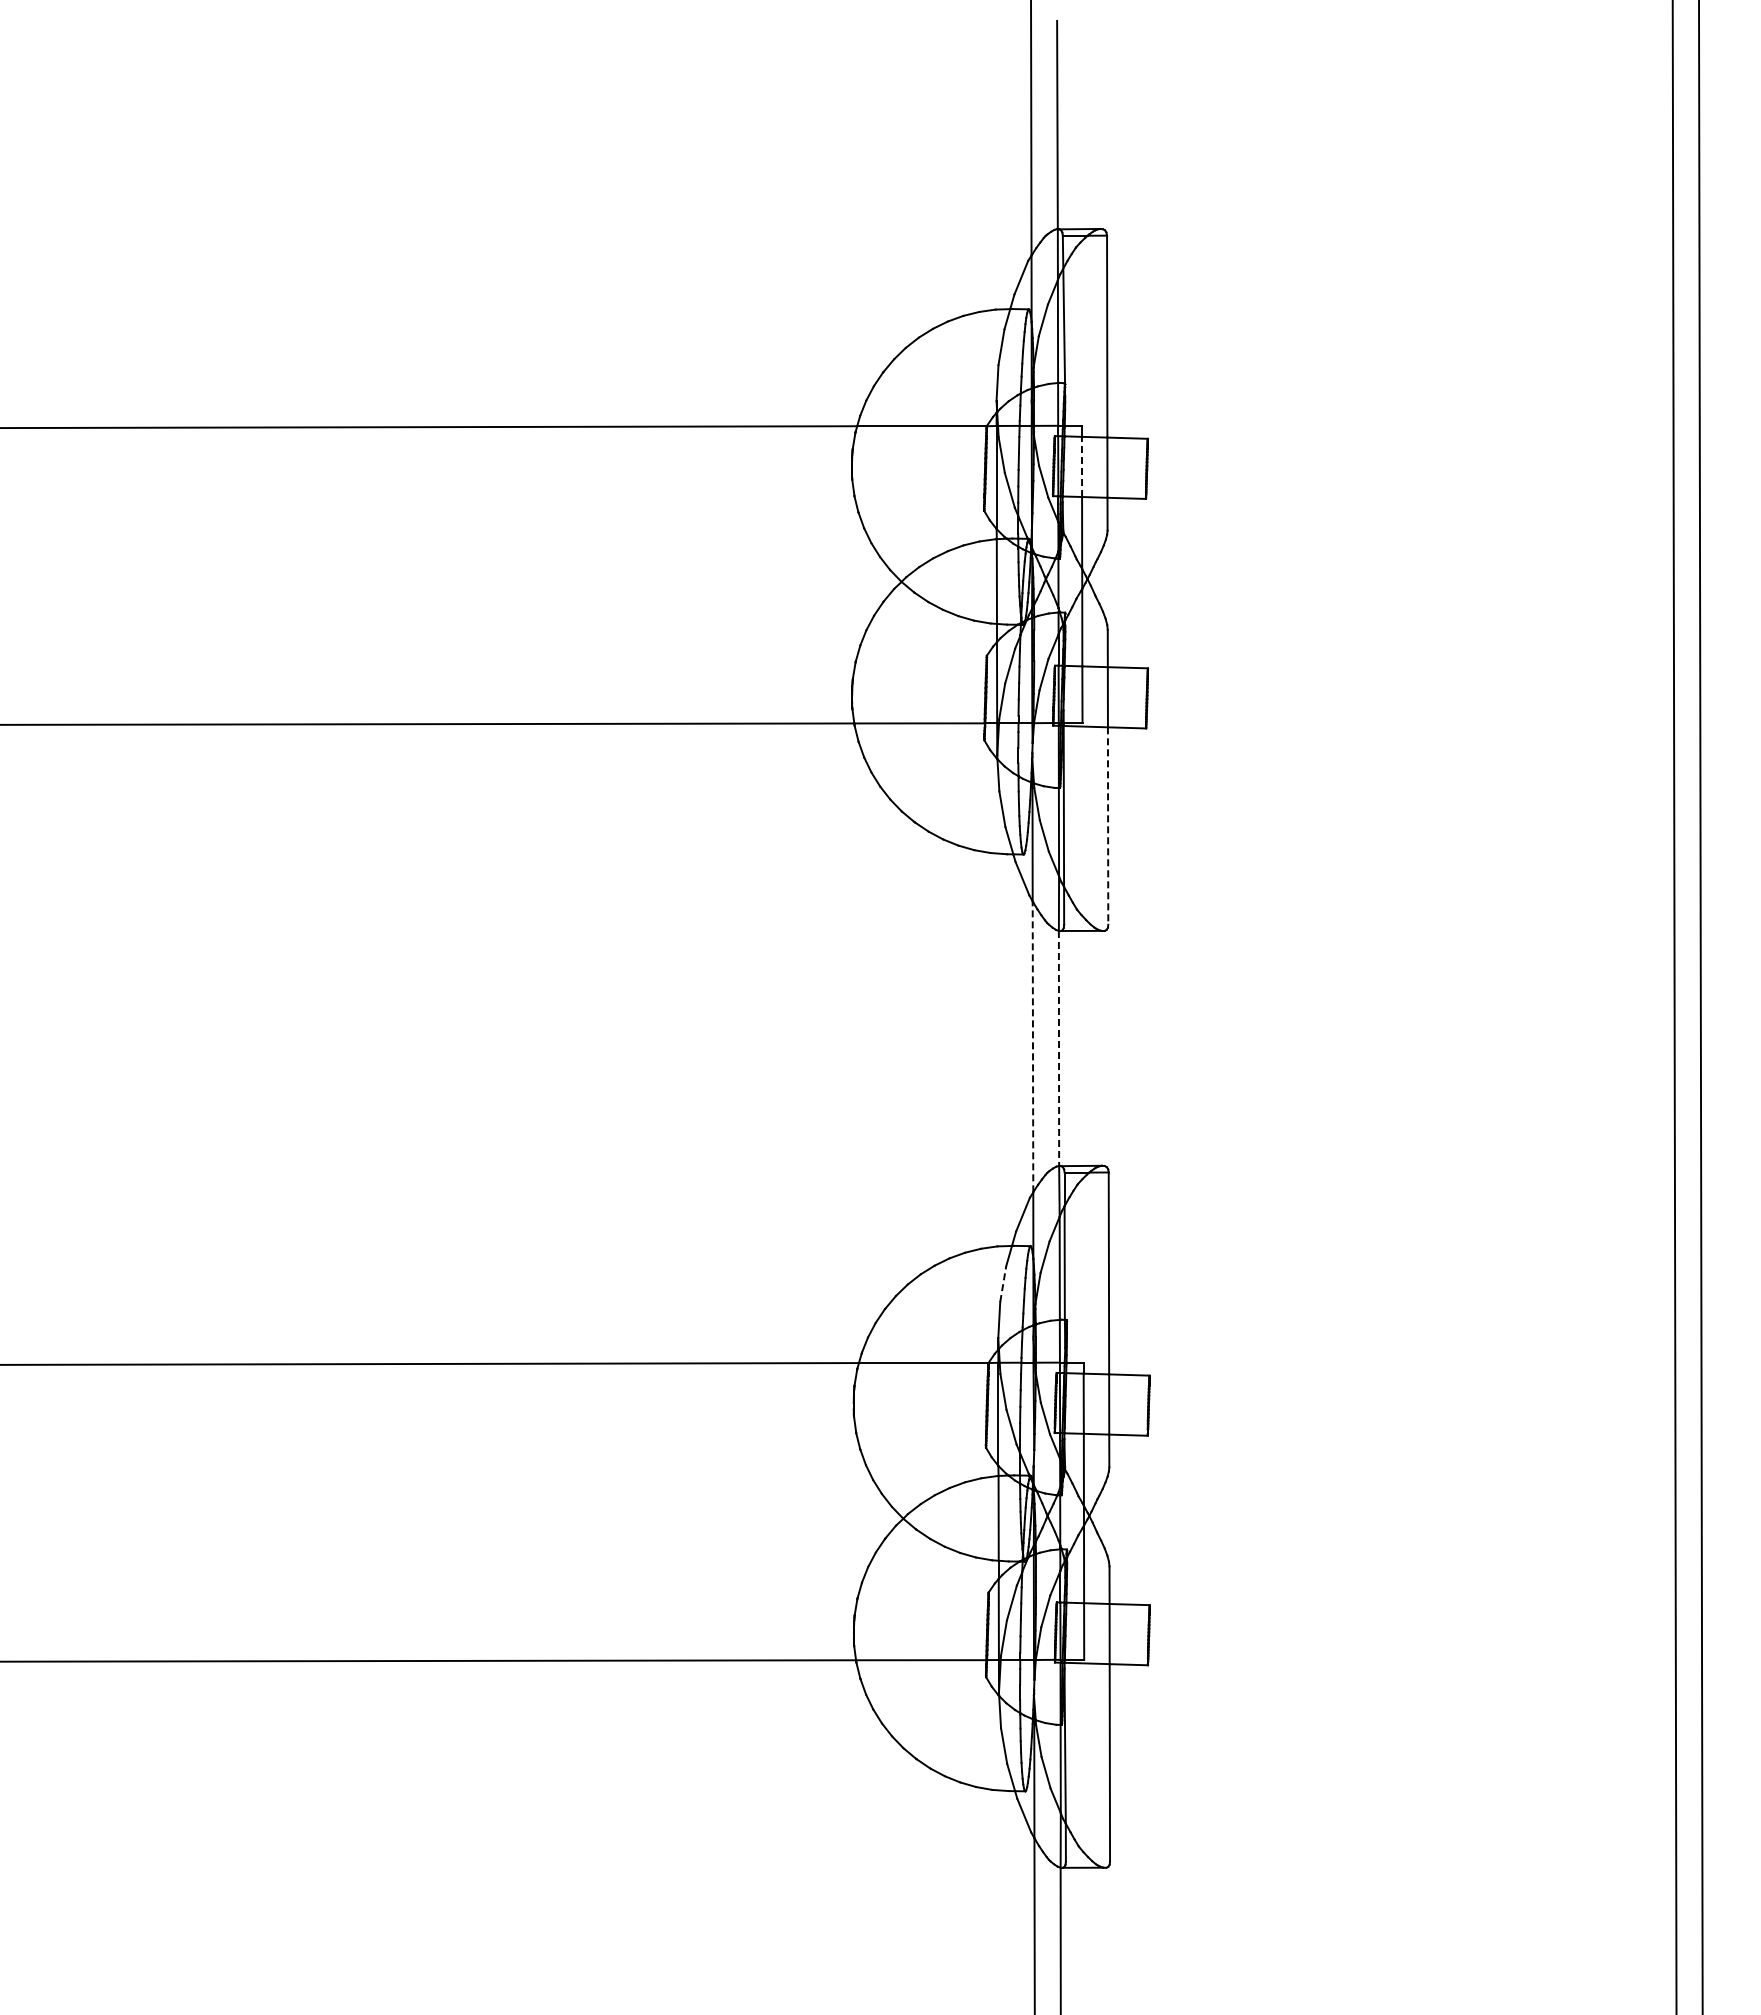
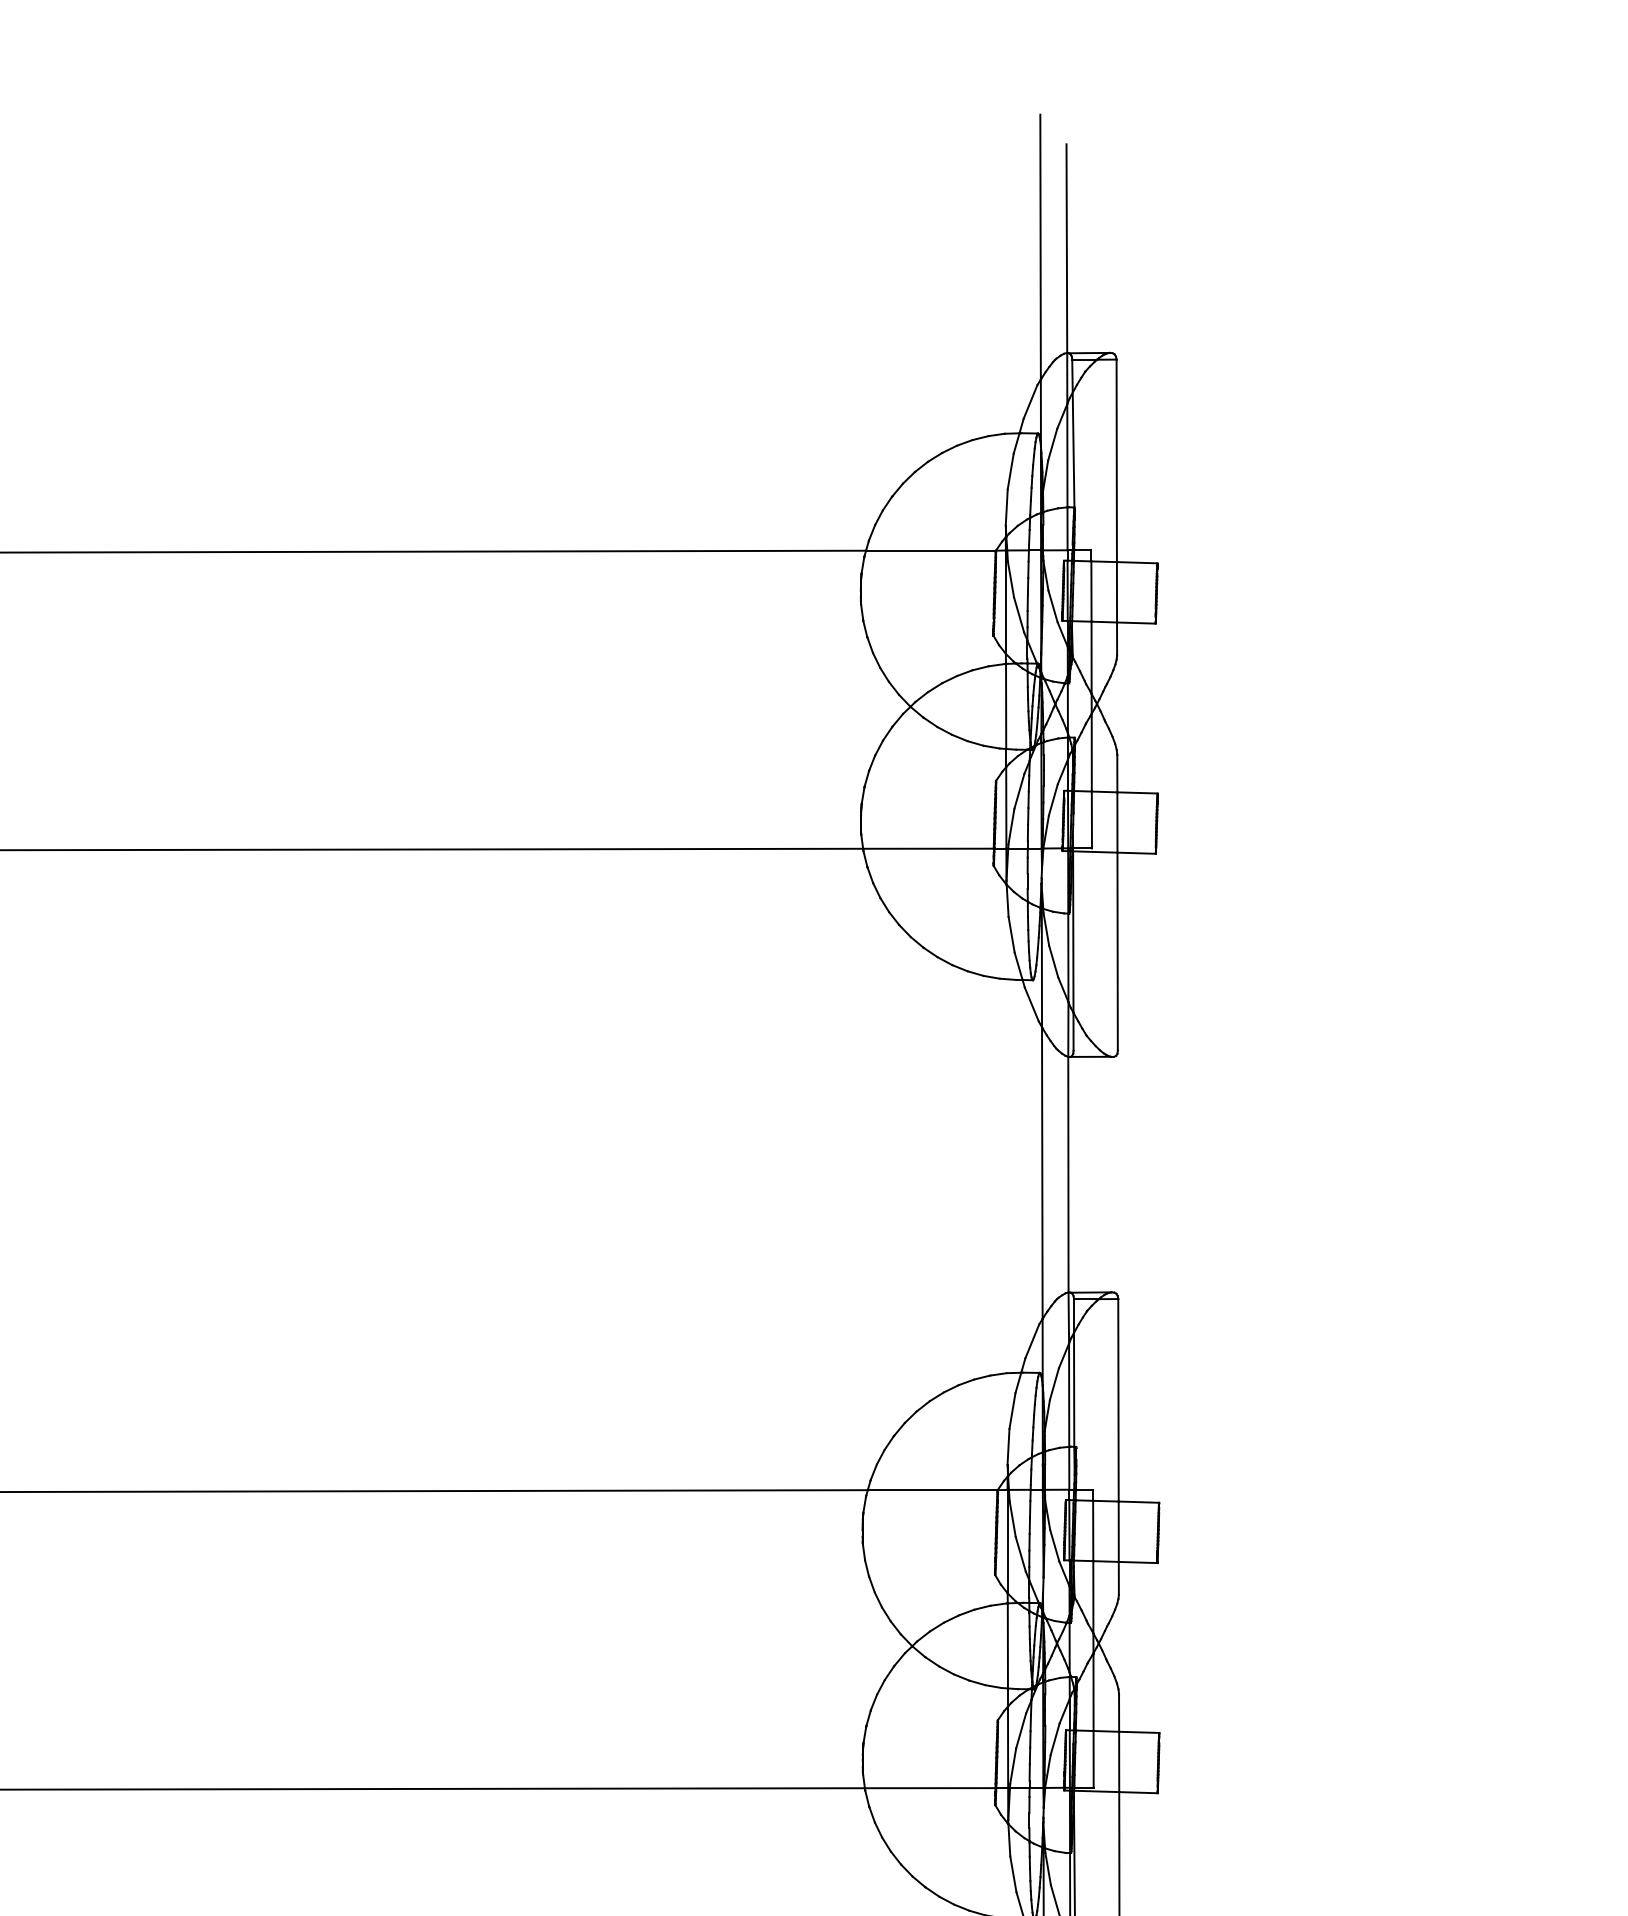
line: (1082, 466) -> (1091, 591), dashed -> solid
line: (1108, 826) -> (1118, 952), dashed -> solid
line: (1032, 1046) -> (1041, 1172), dashed -> solid
line: (1059, 1048) -> (1068, 1174), dashed -> solid
line: (1003, 1283) -> (1012, 1410), dashed -> solid

